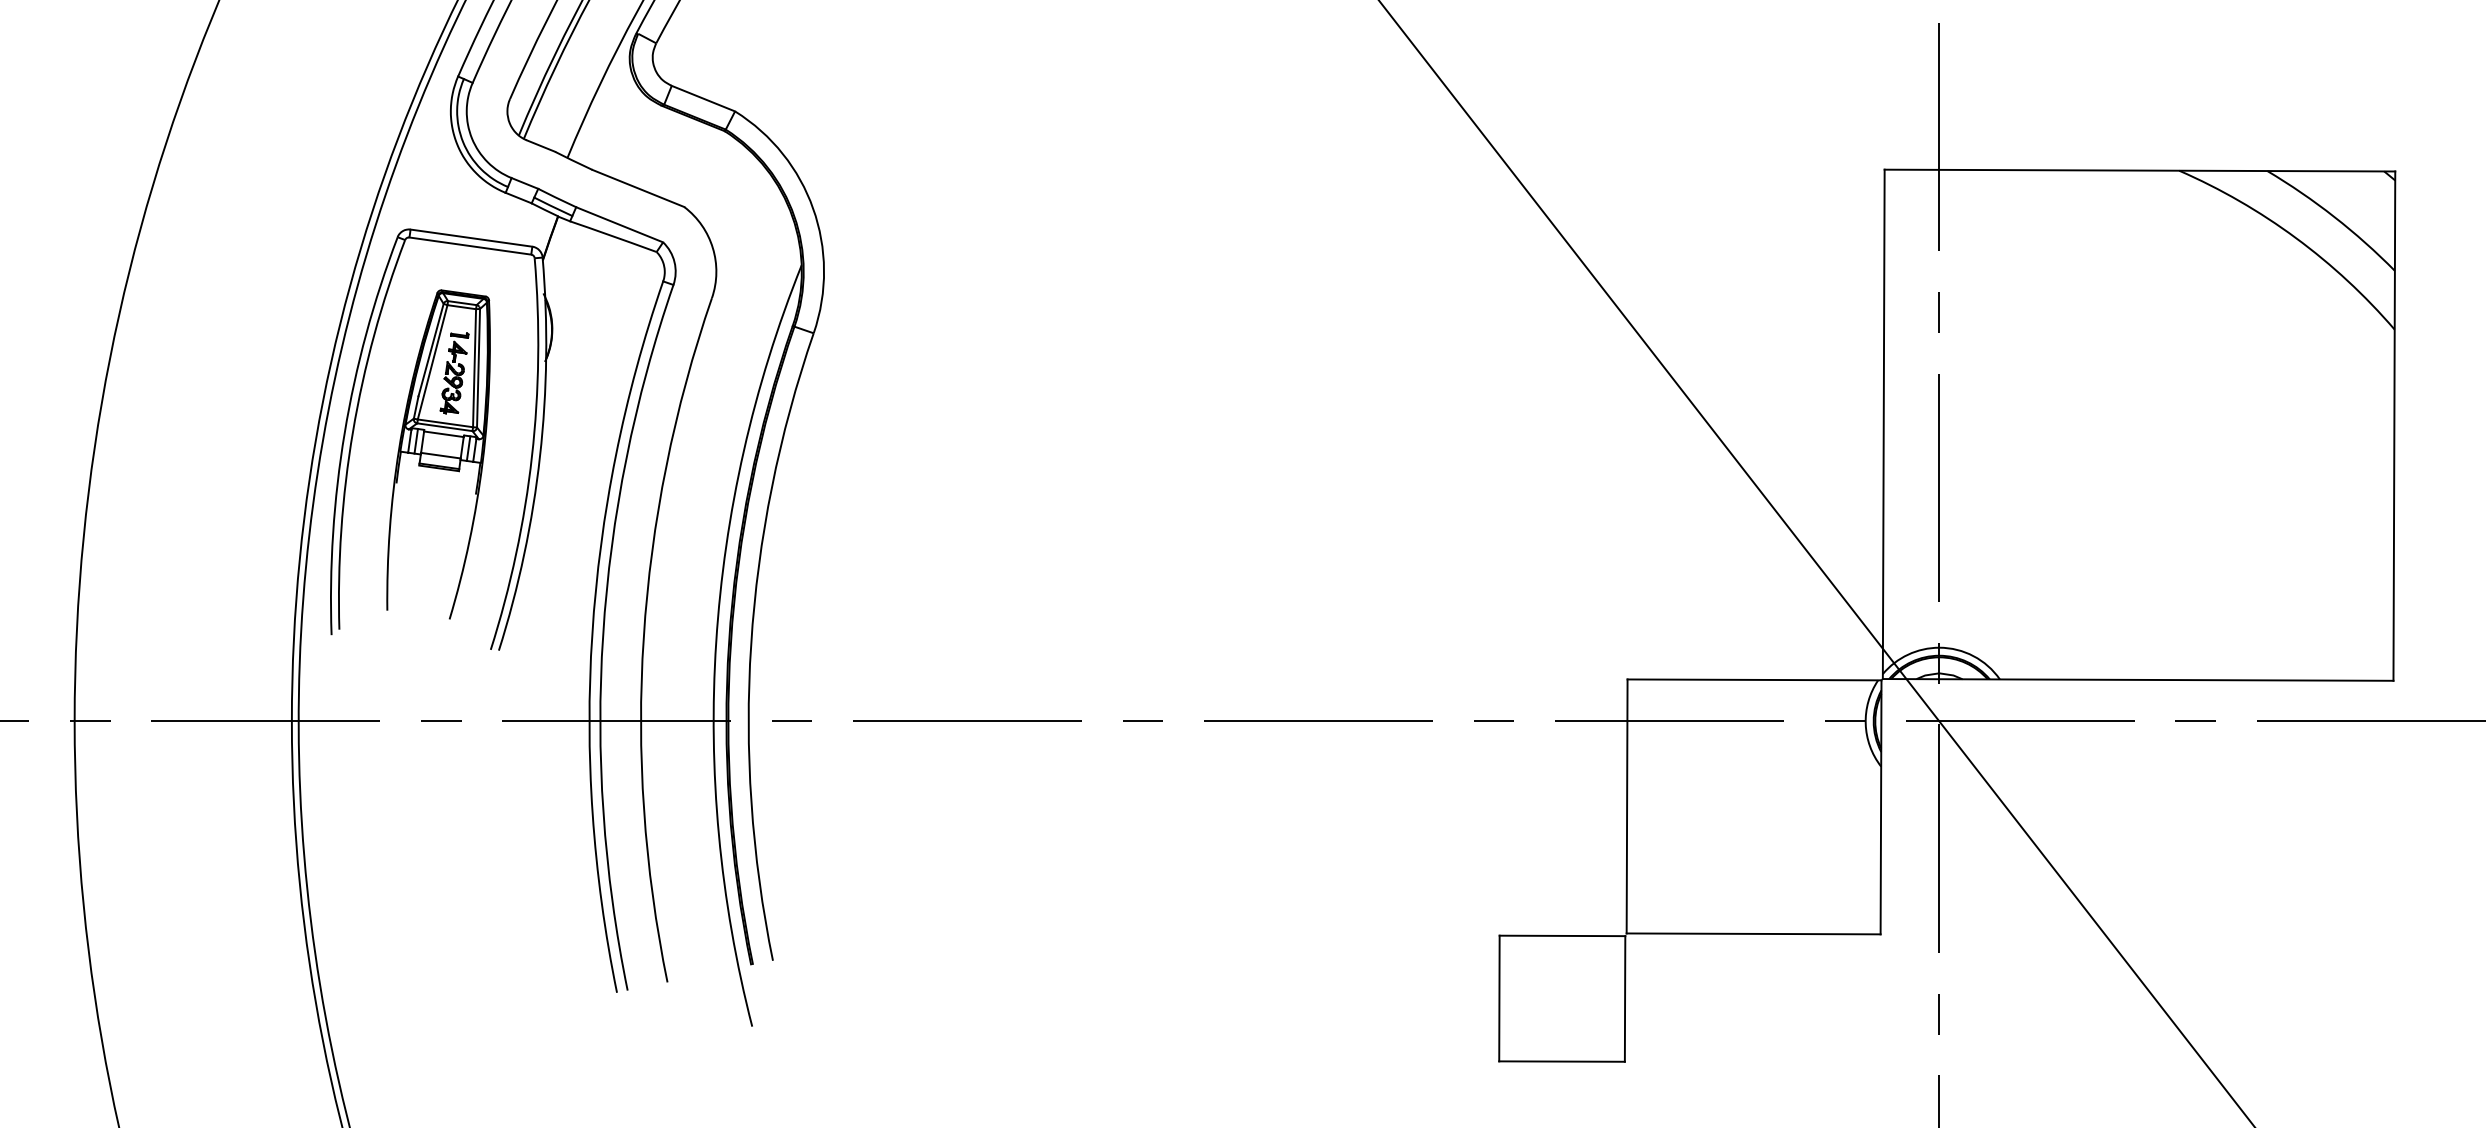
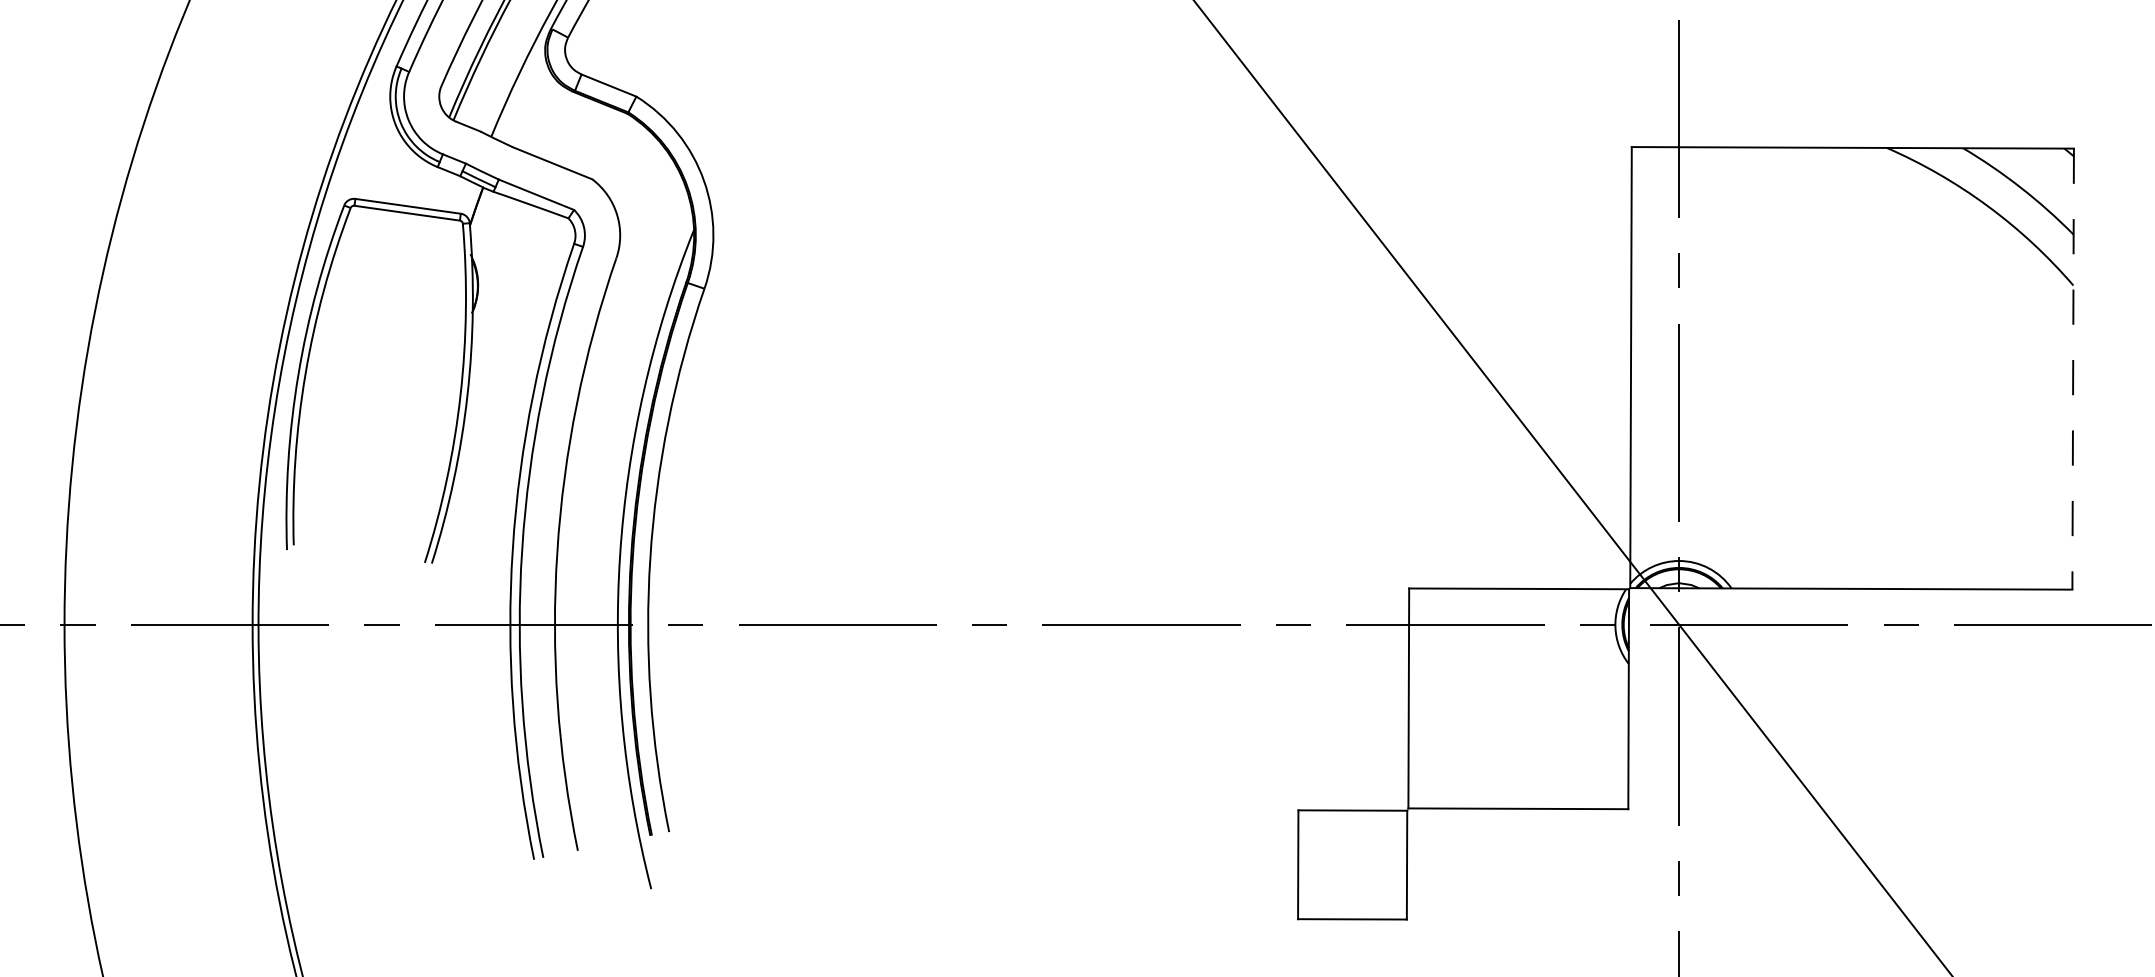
line: (2394, 426) -> (2073, 369), solid -> dashed
part: (438, 454) -> (379, 393), removed

